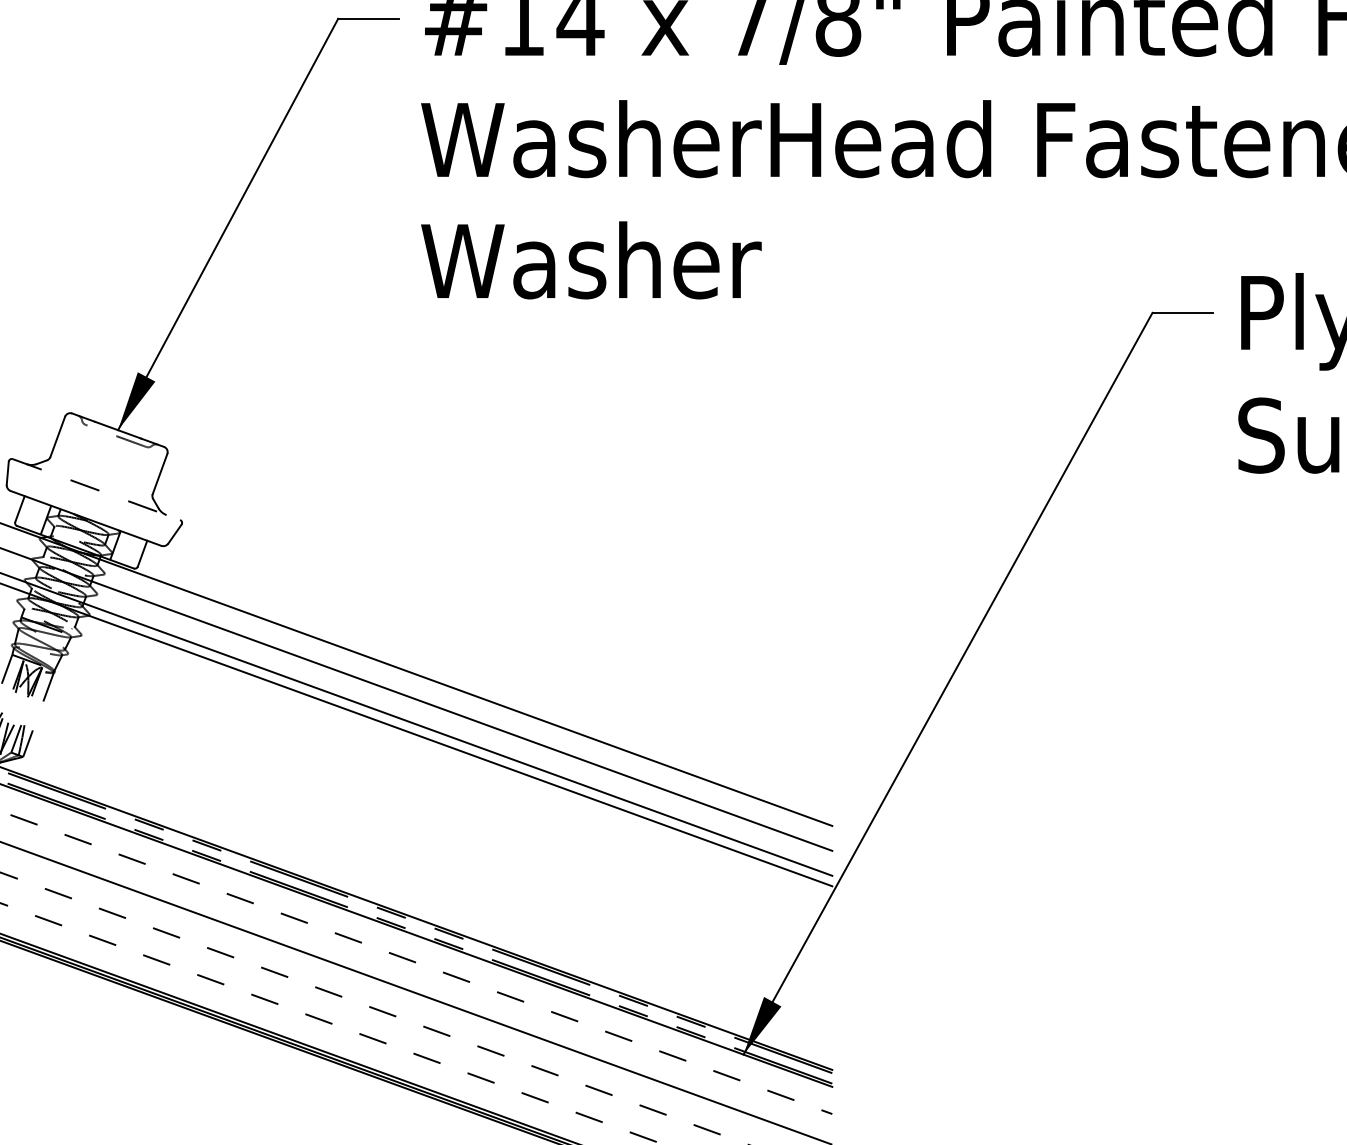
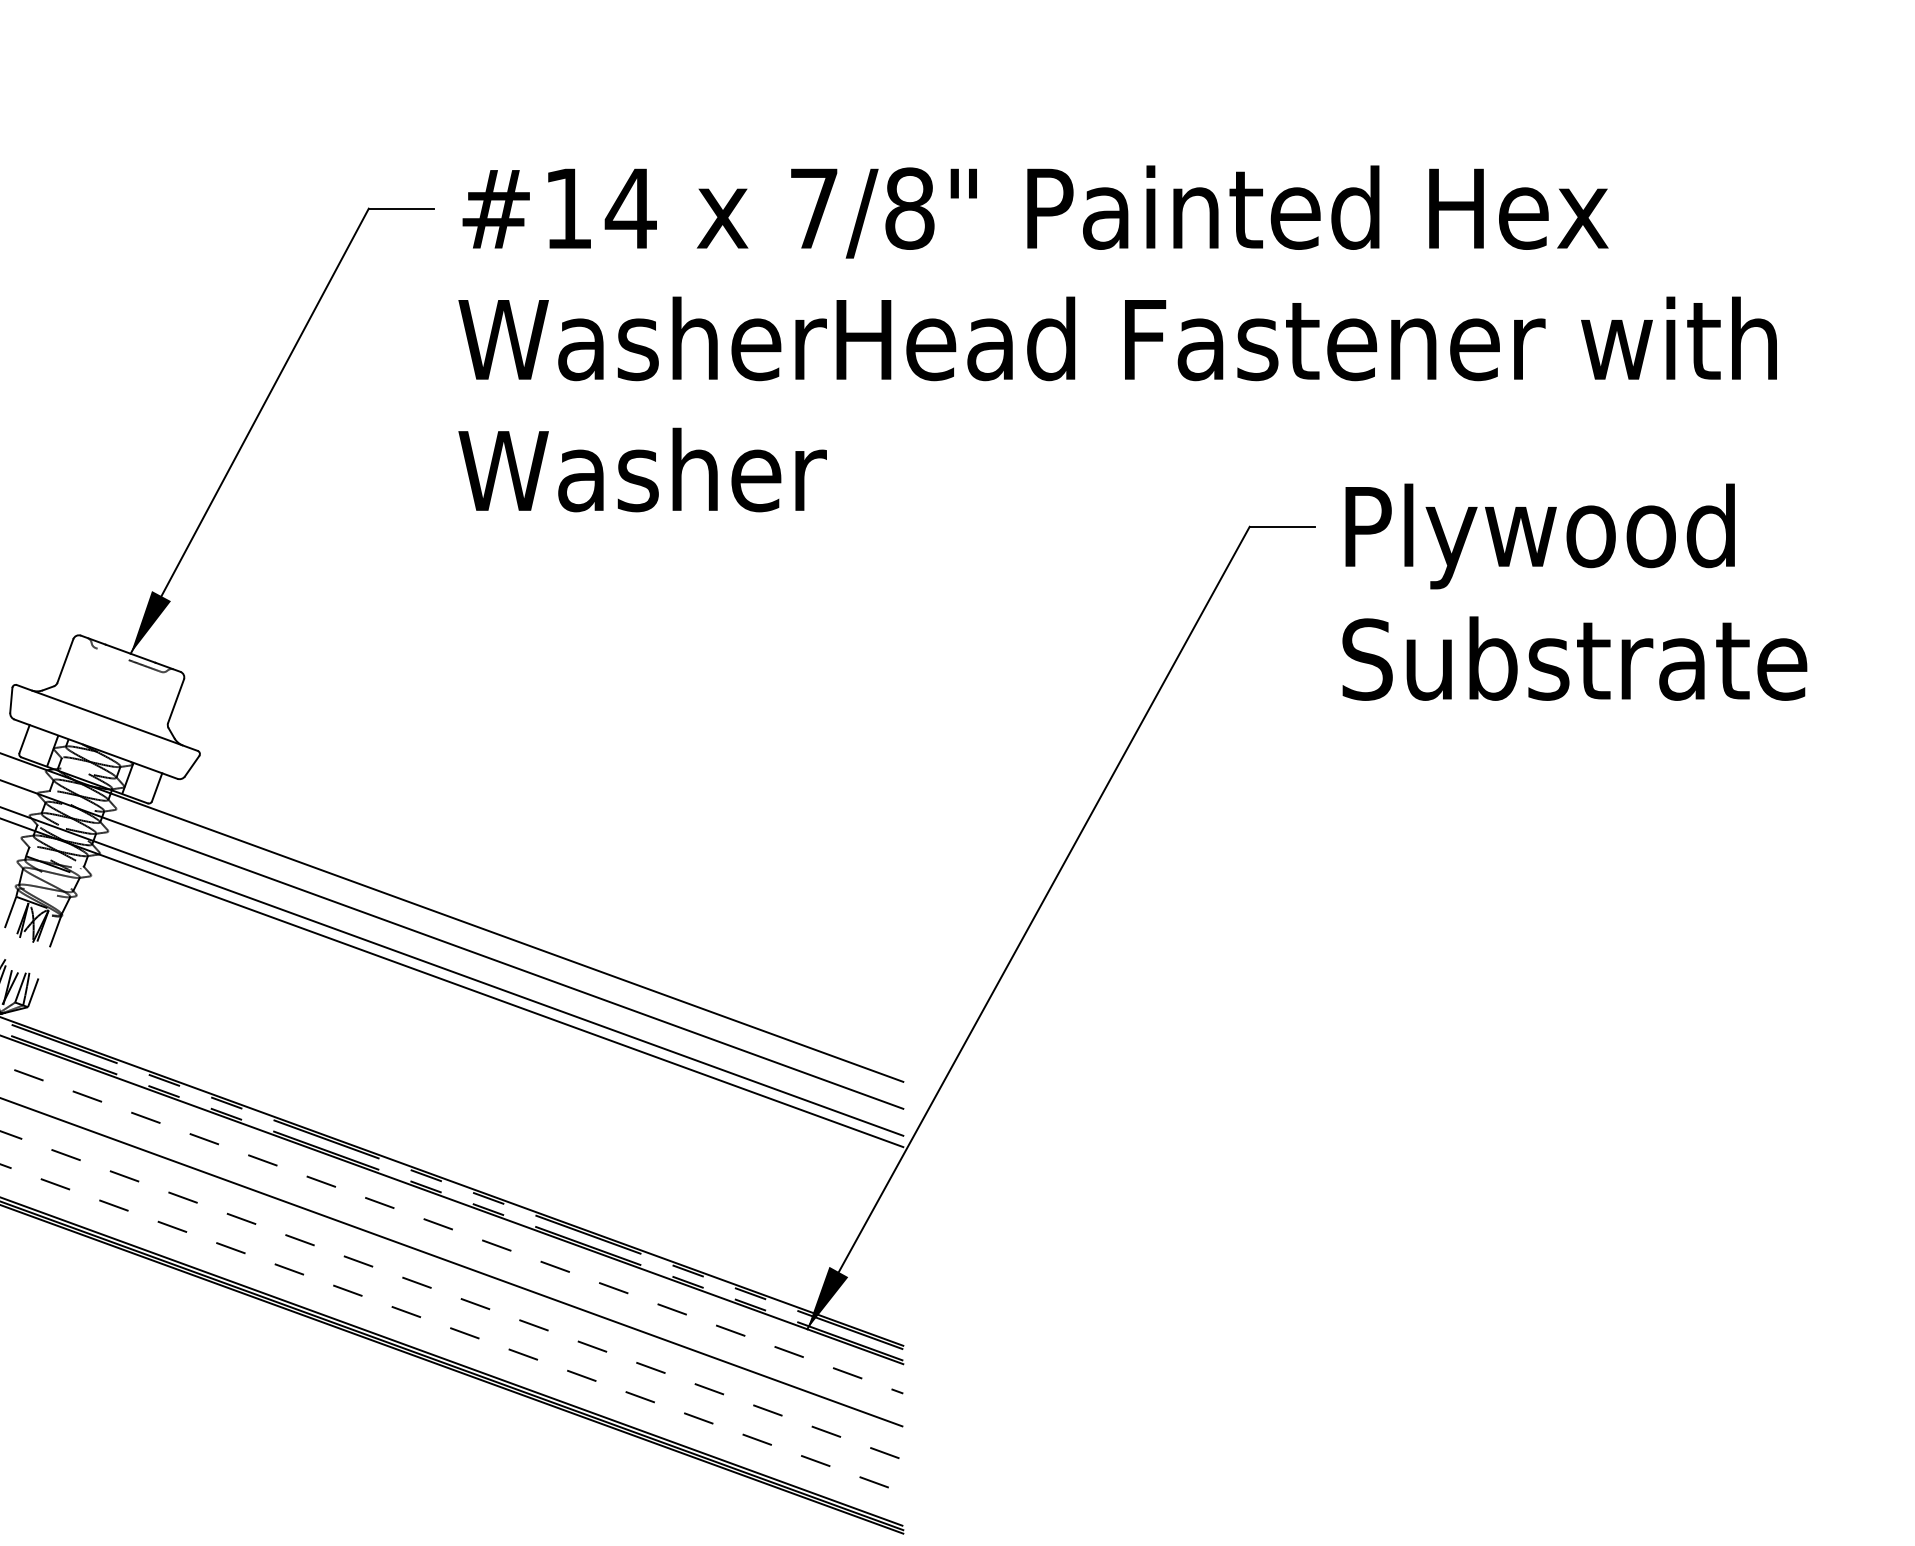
line: (96, 490) -> (107, 718), dashed -> solid

